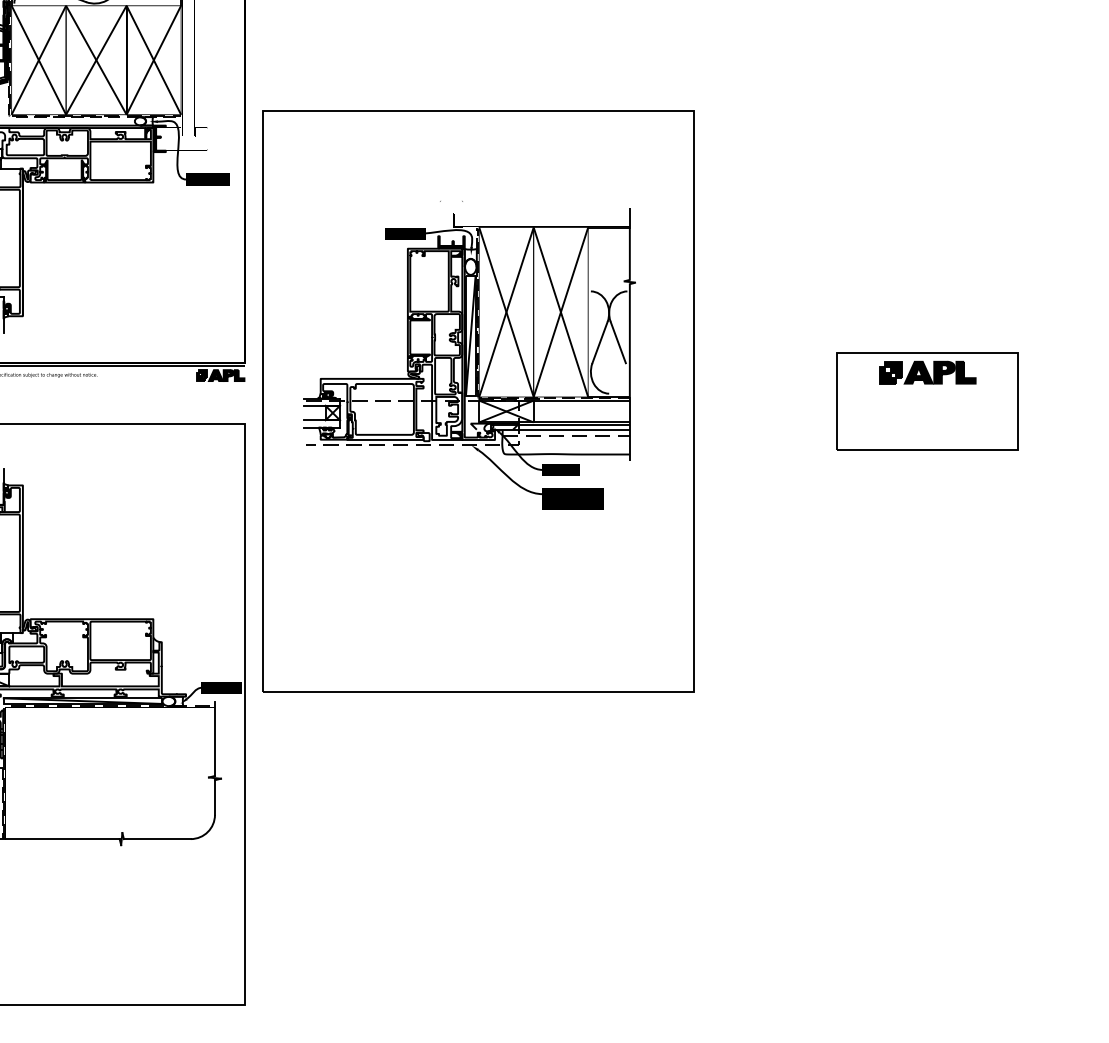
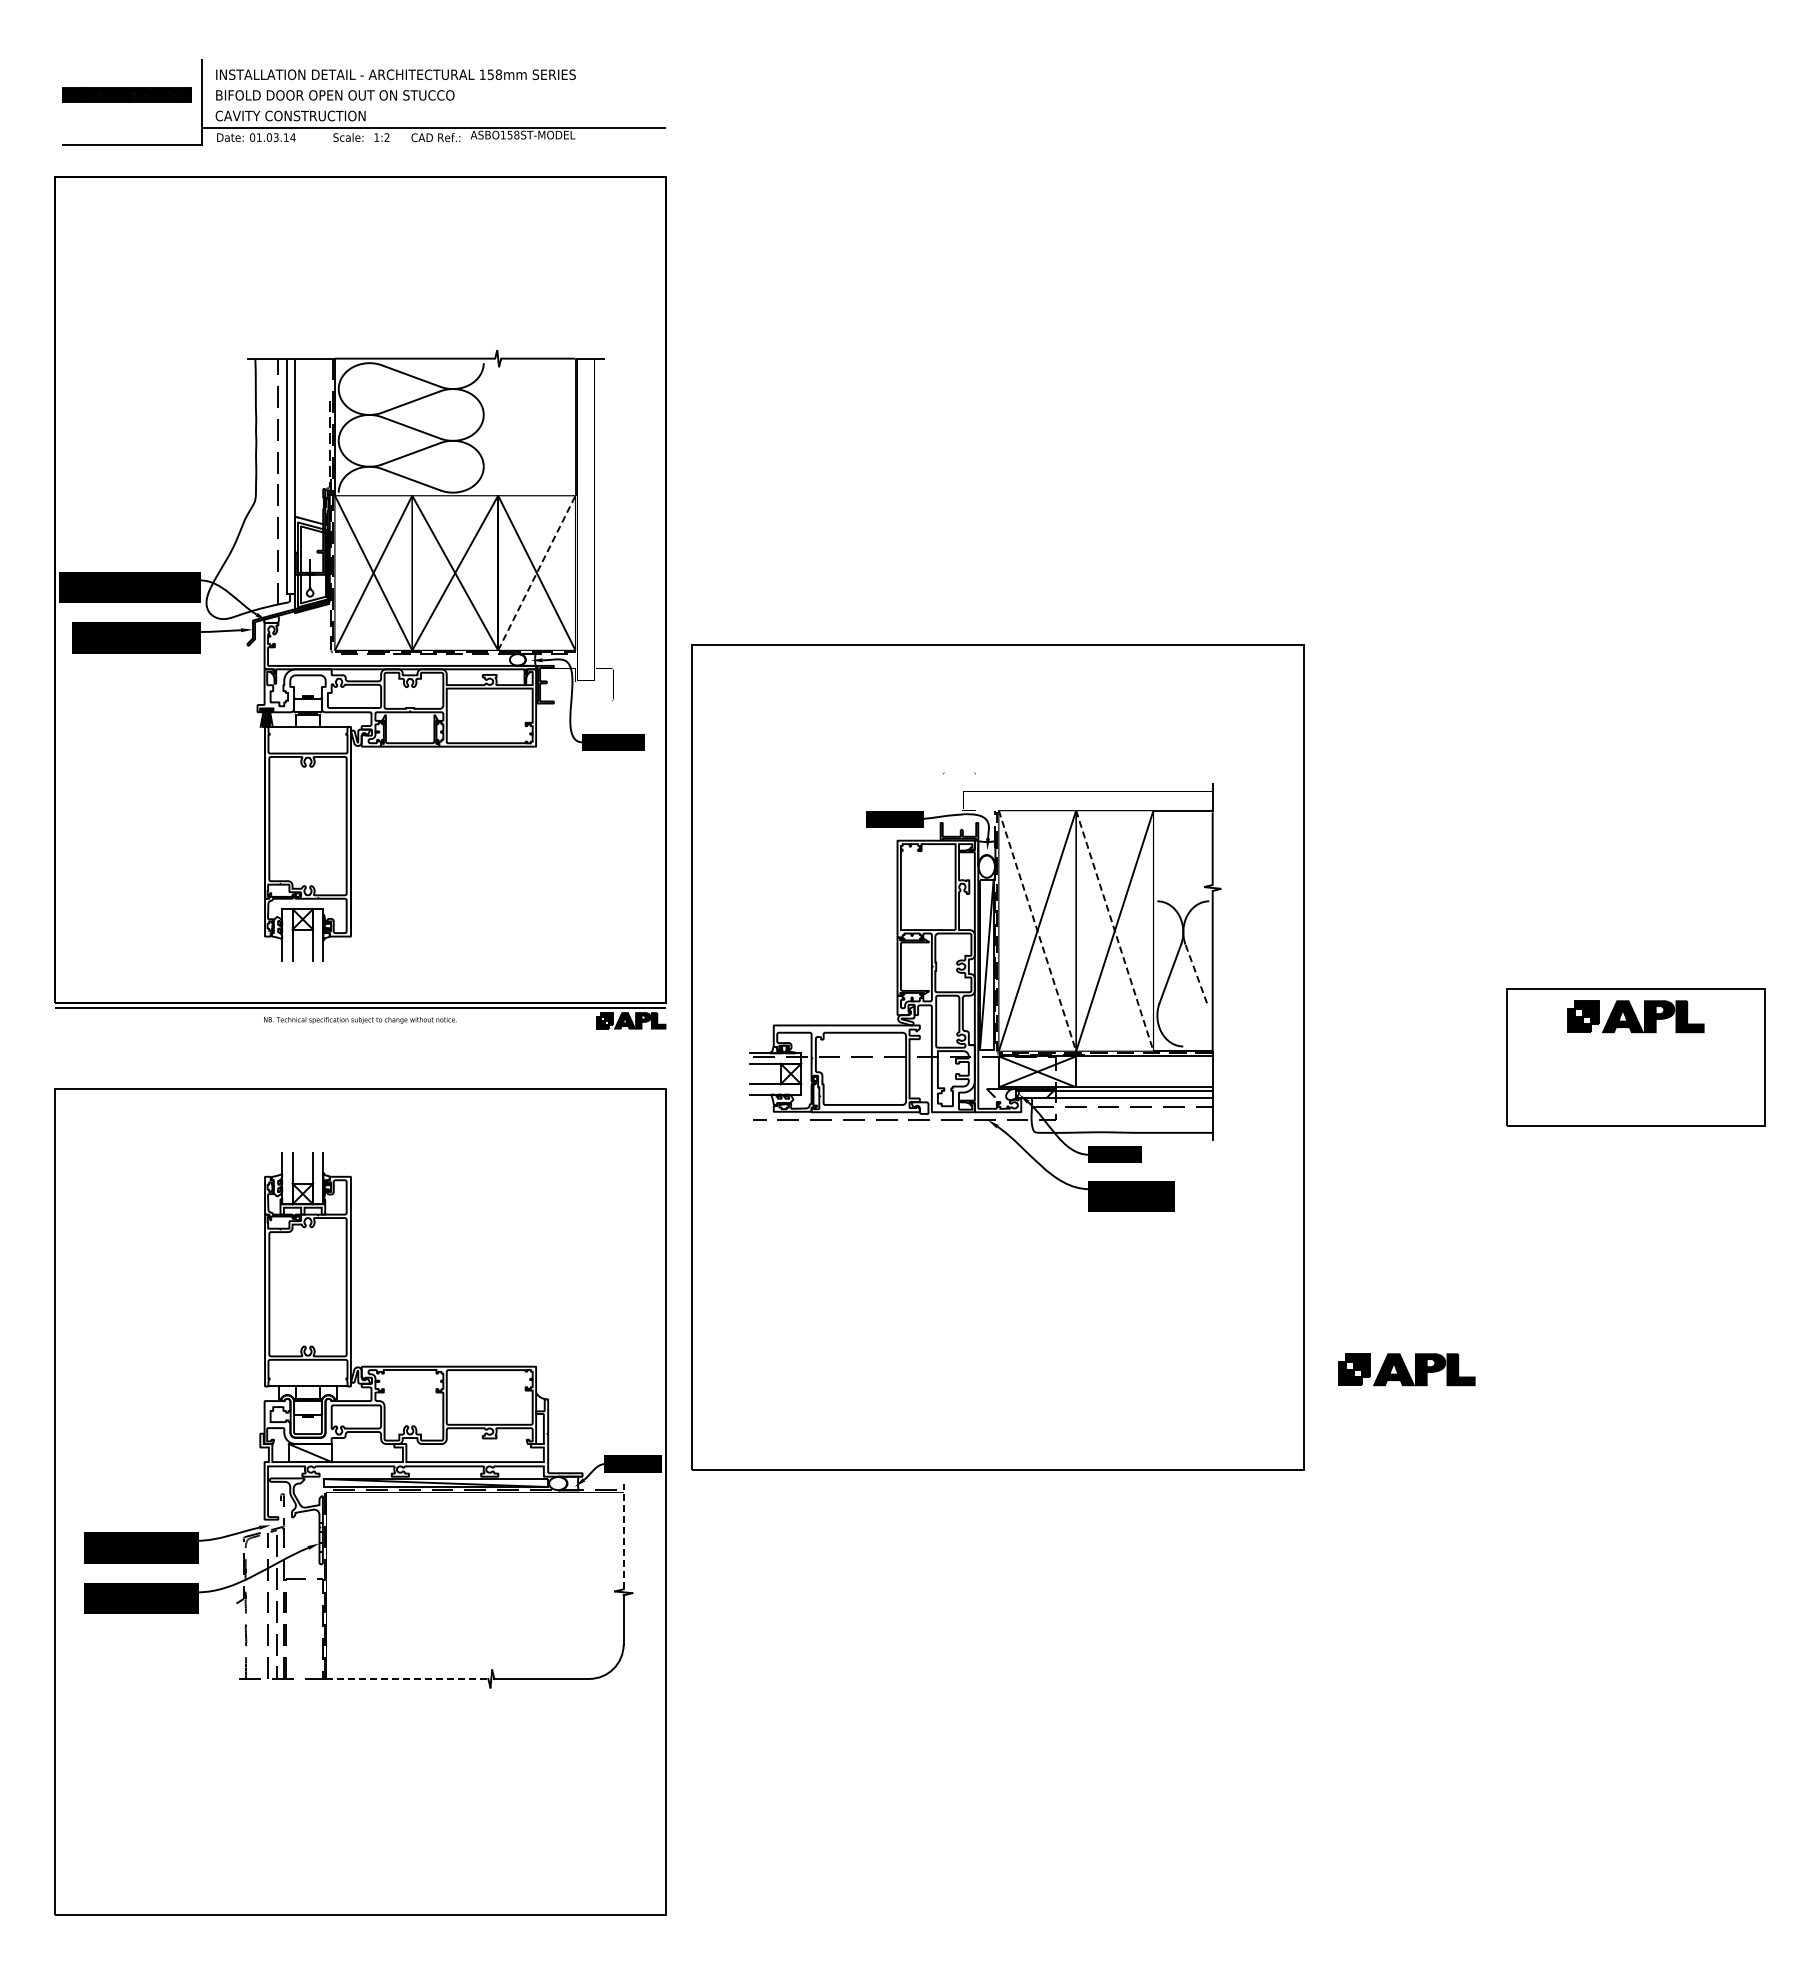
line: (154, 59) -> (537, 572), solid -> dashed
line: (506, 312) -> (1037, 931), solid -> dashed
line: (561, 312) -> (1115, 931), solid -> dashed
line: (618, 342) -> (1196, 973), solid -> dashed
part: (766, 621) -> (1406, 1369), added
line: (214, 738) -> (623, 1536), solid -> dashed
line: (62, 838) -> (407, 1678), solid -> dashed

